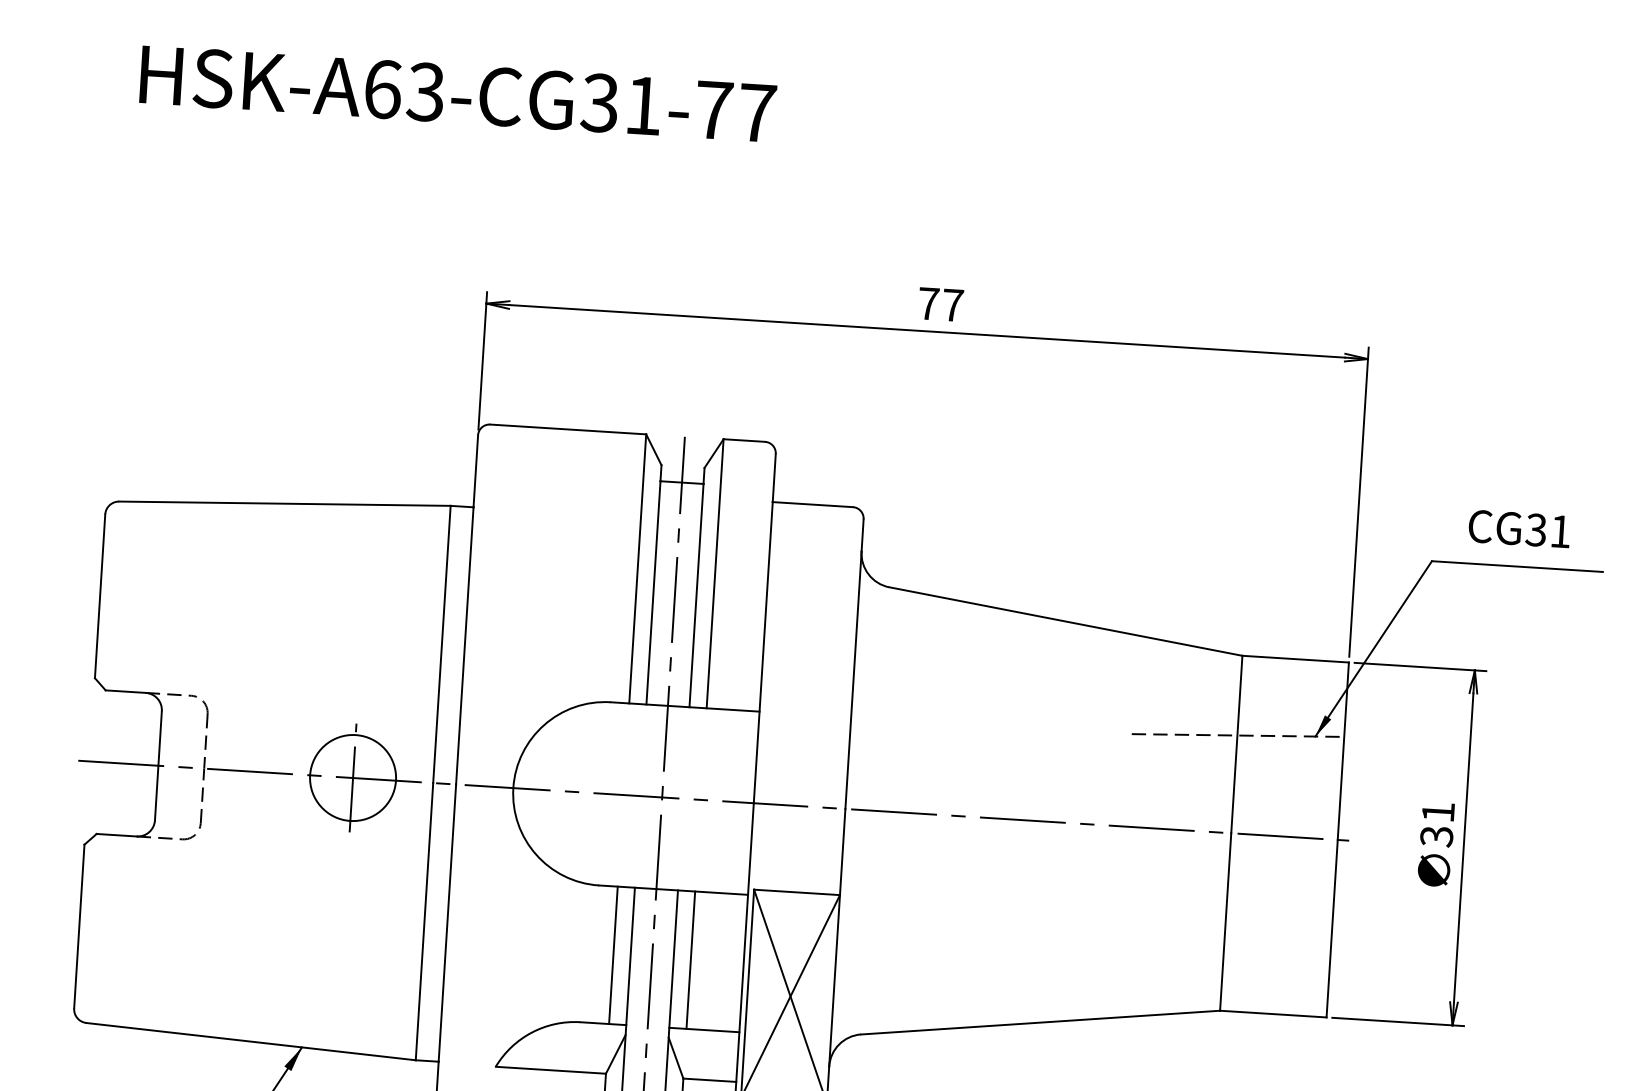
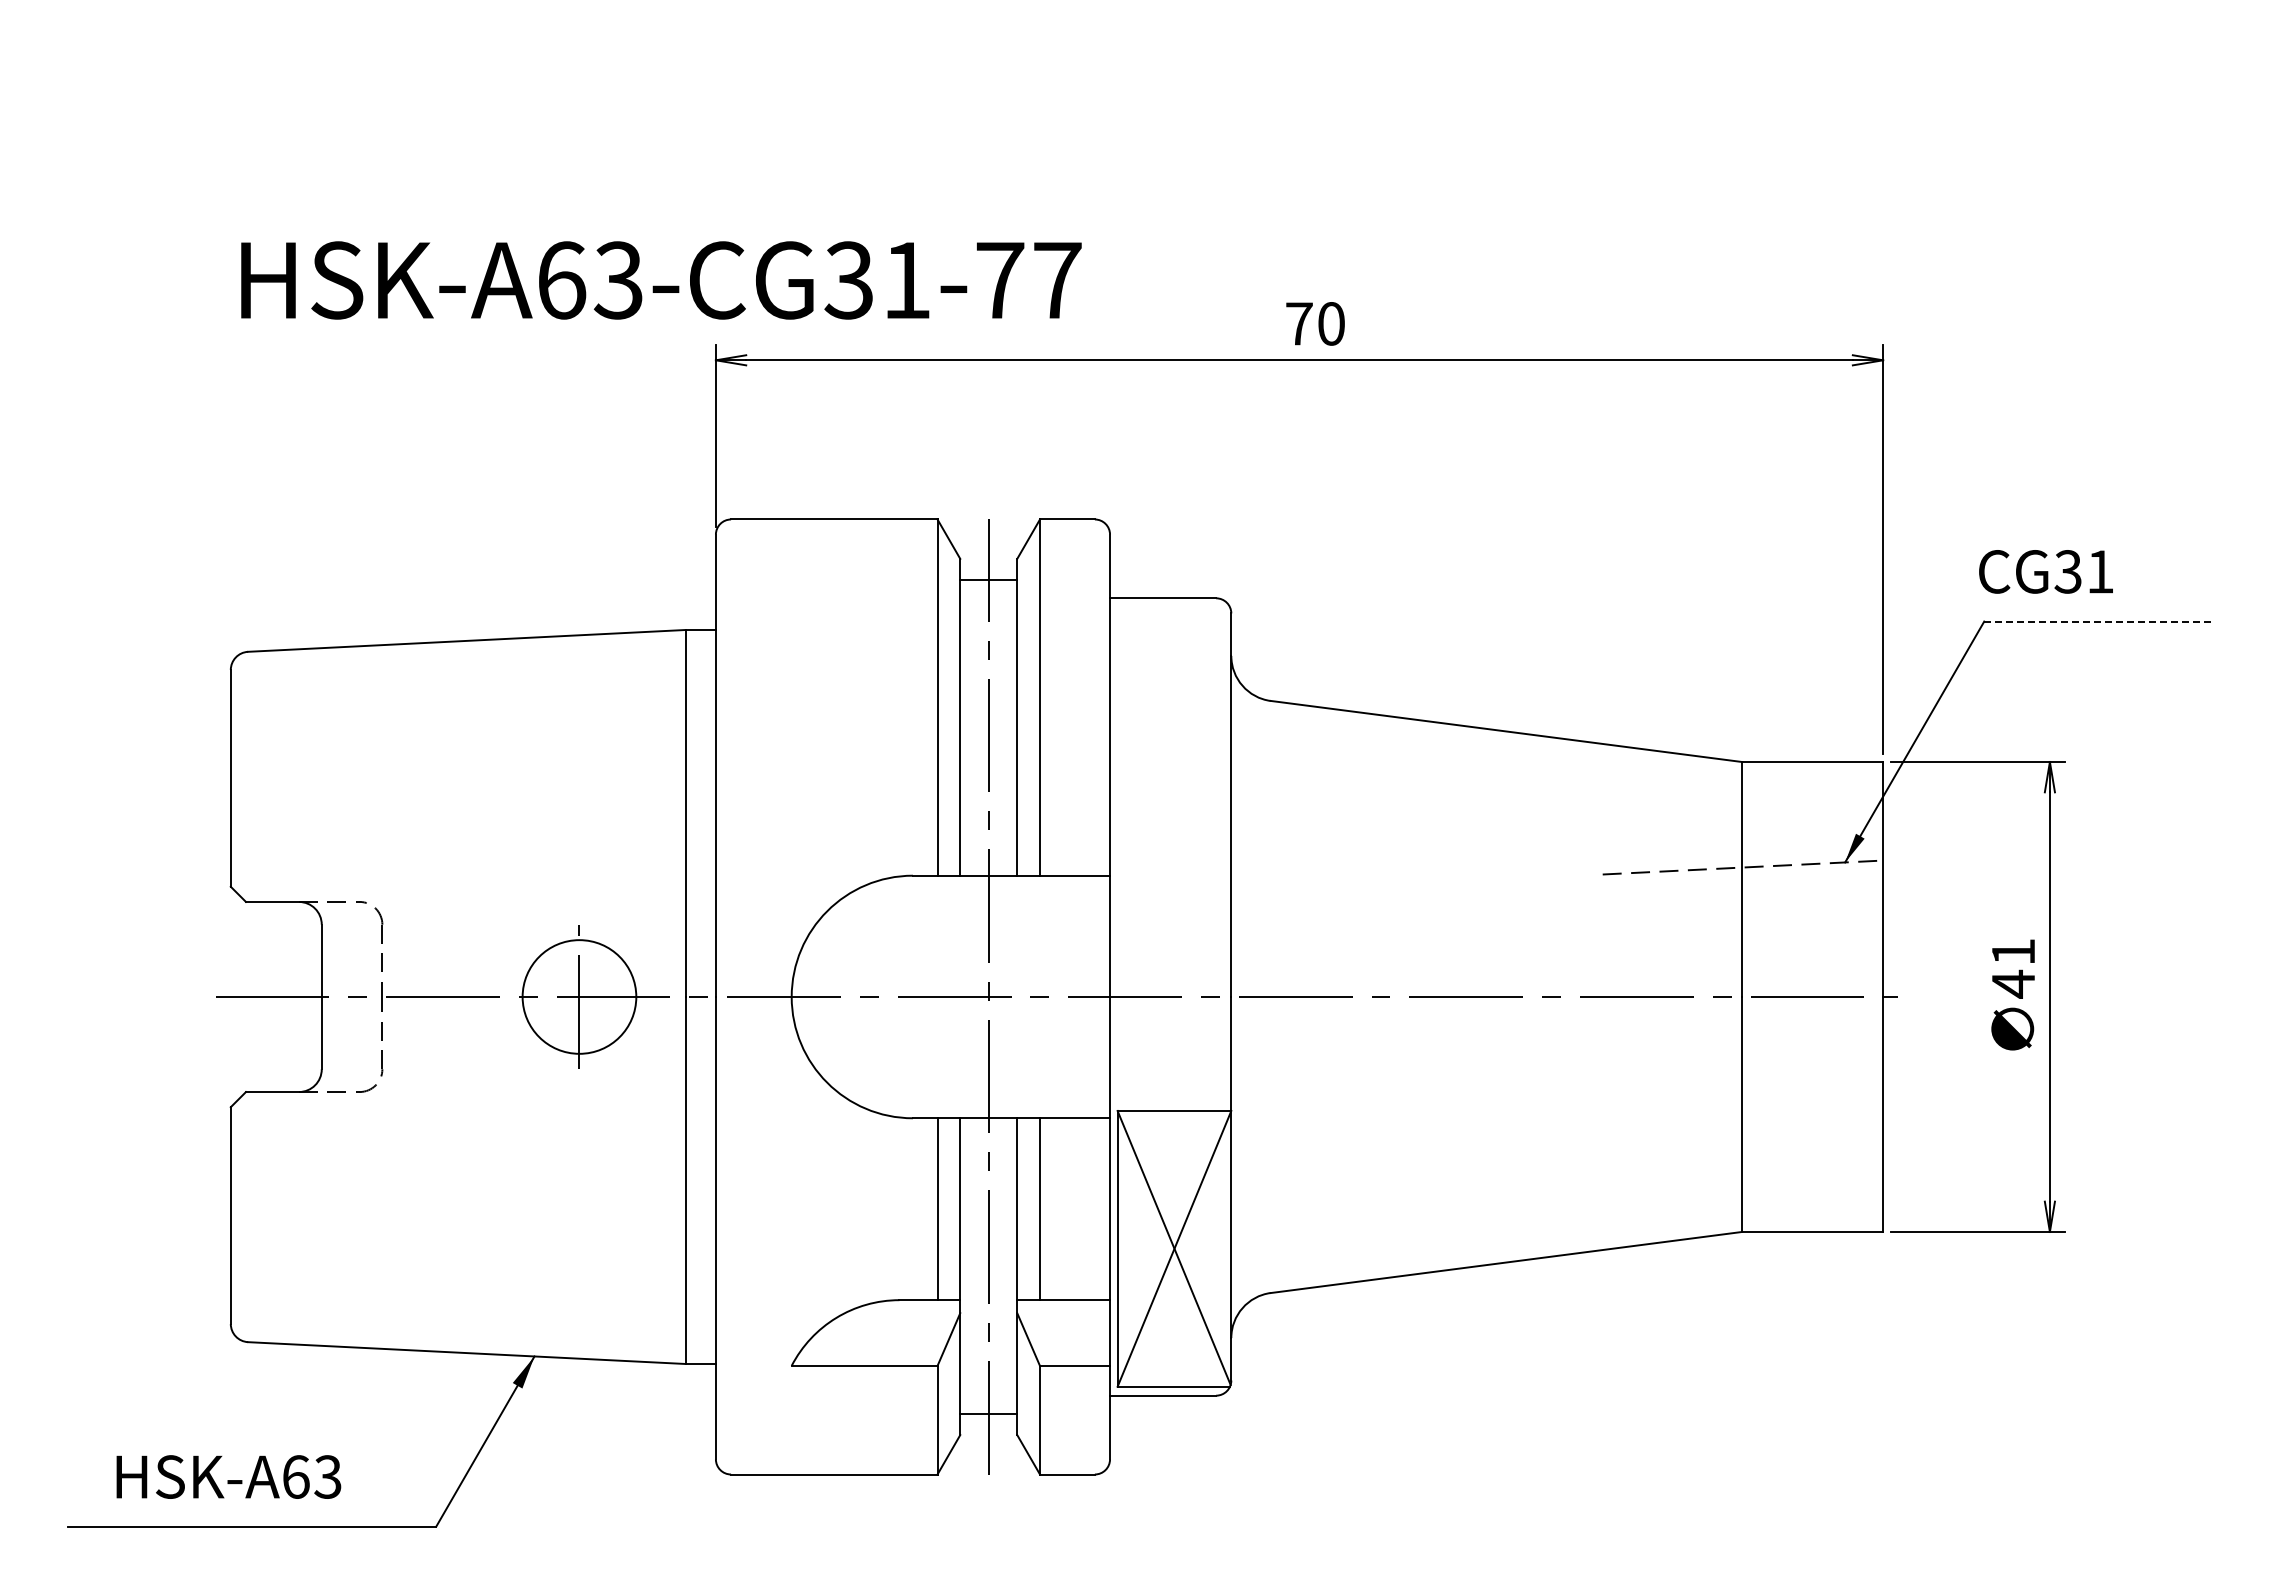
text: (458, 94) -> (661, 280), moved
text: (953, 305) -> (1331, 323), 77 -> 70
text: (1519, 528) -> (2045, 571), moved
line: (1517, 566) -> (2097, 621), solid -> dashed
text: (1436, 835) -> (2013, 983), 31 -> 41

